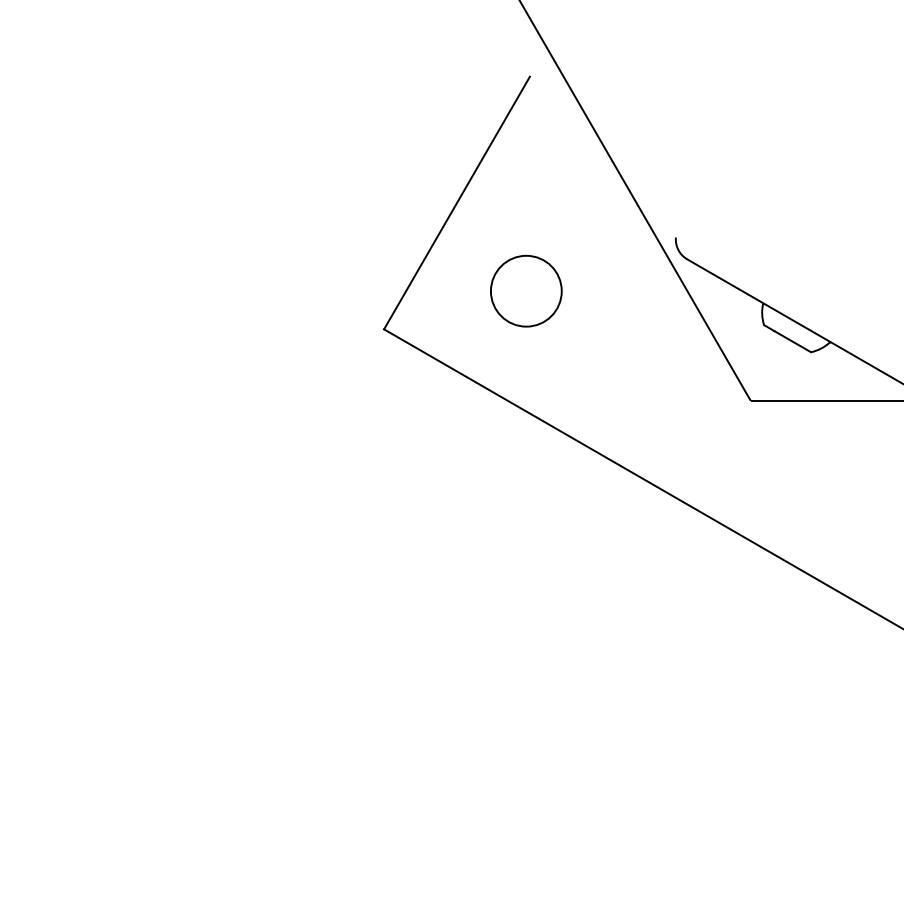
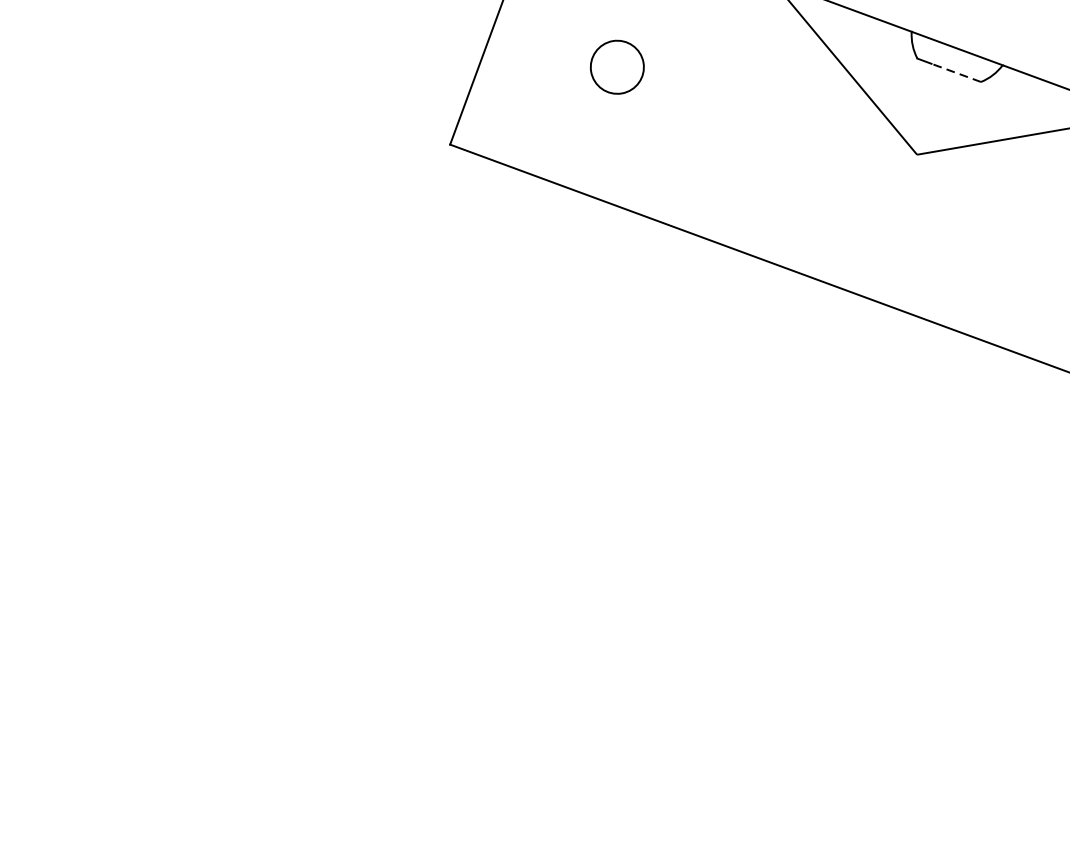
circle: (526, 290) -> (617, 66), size x0.6
line: (792, 341) -> (955, 72), solid -> dashed

